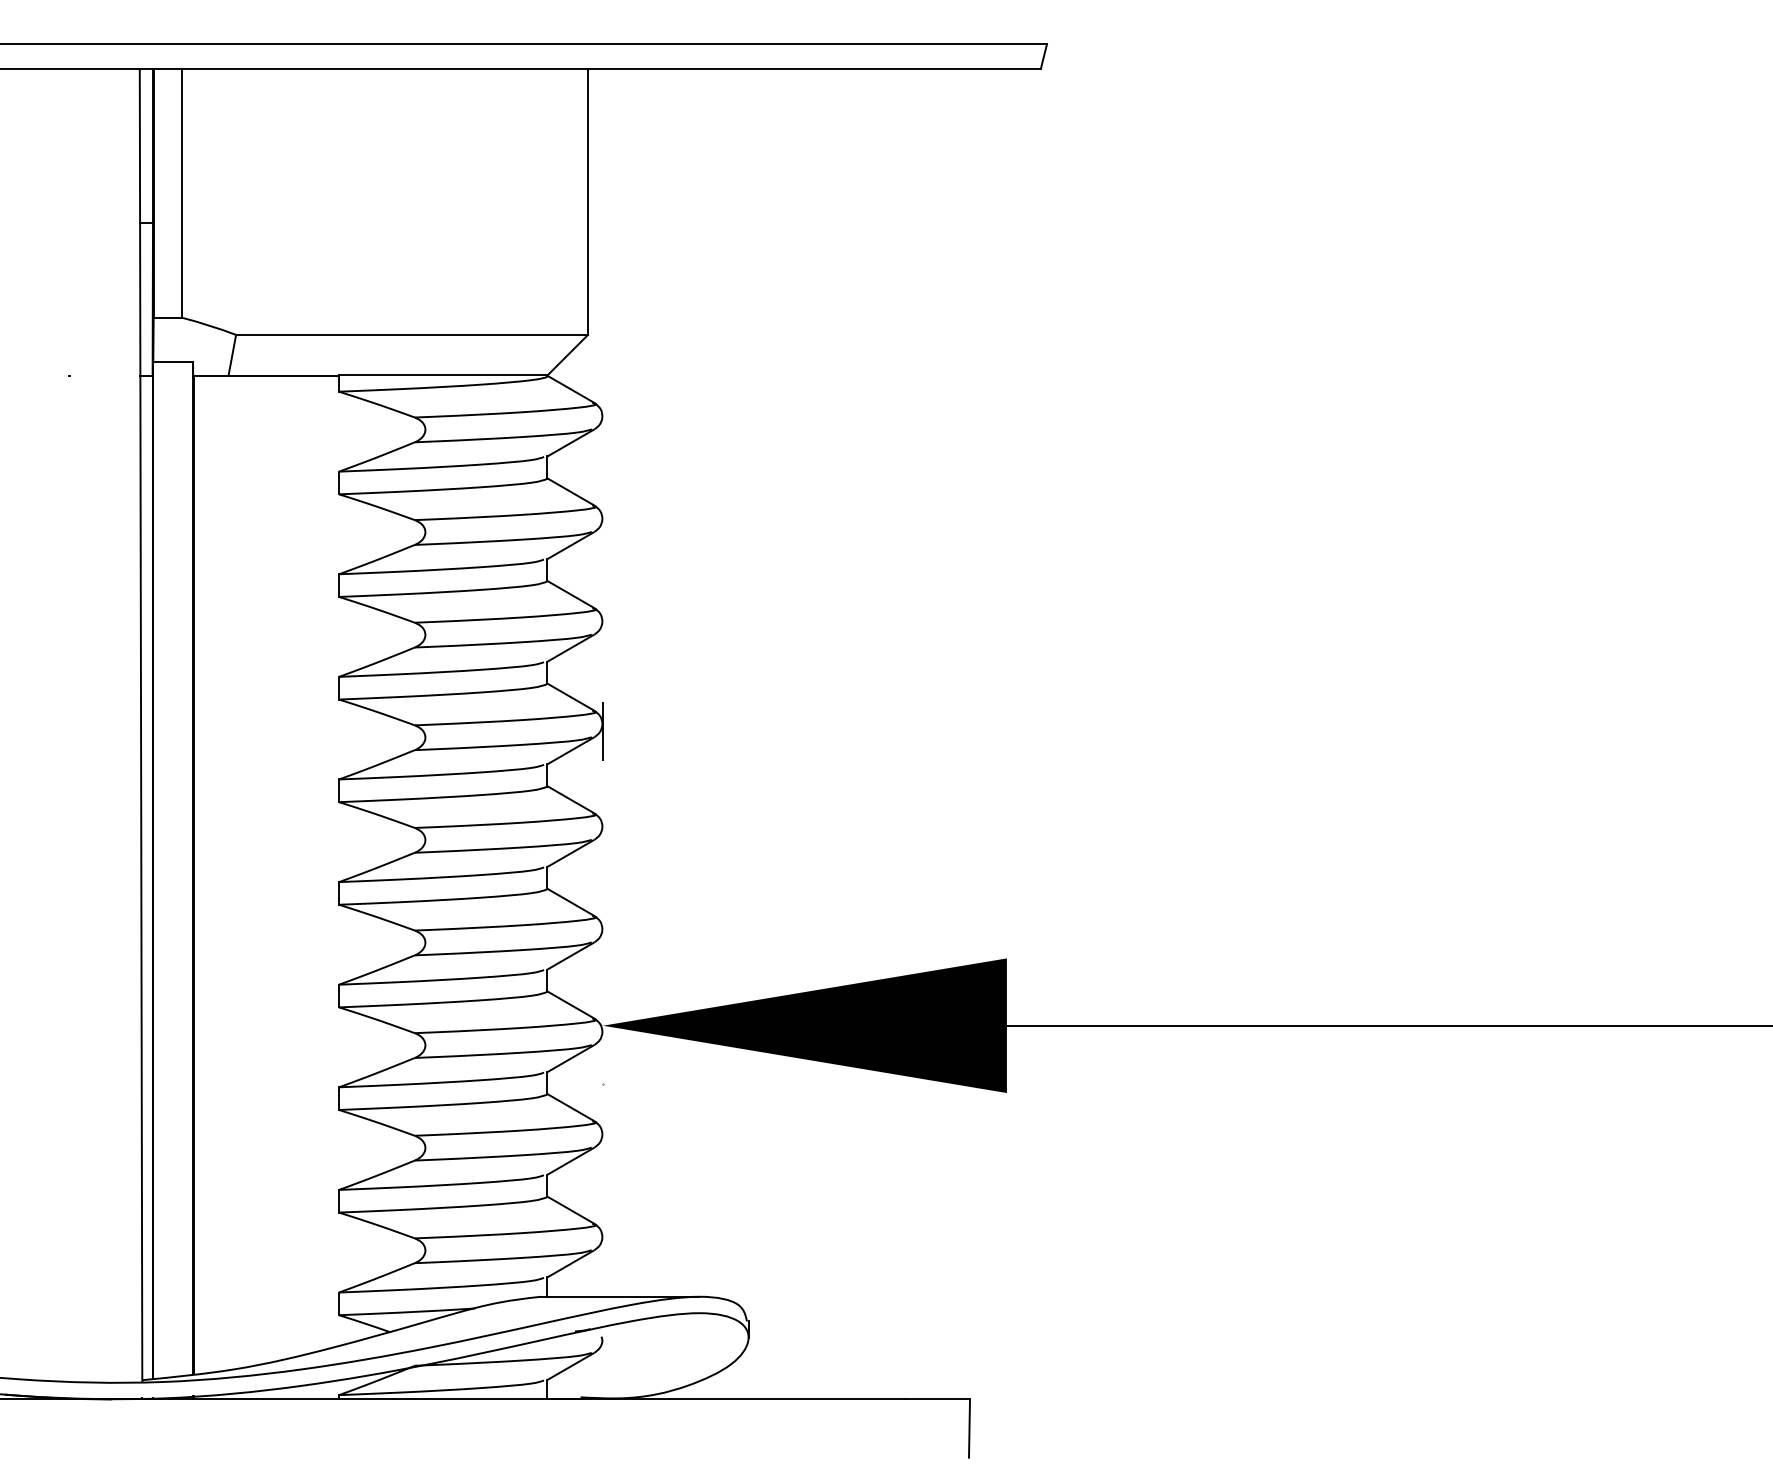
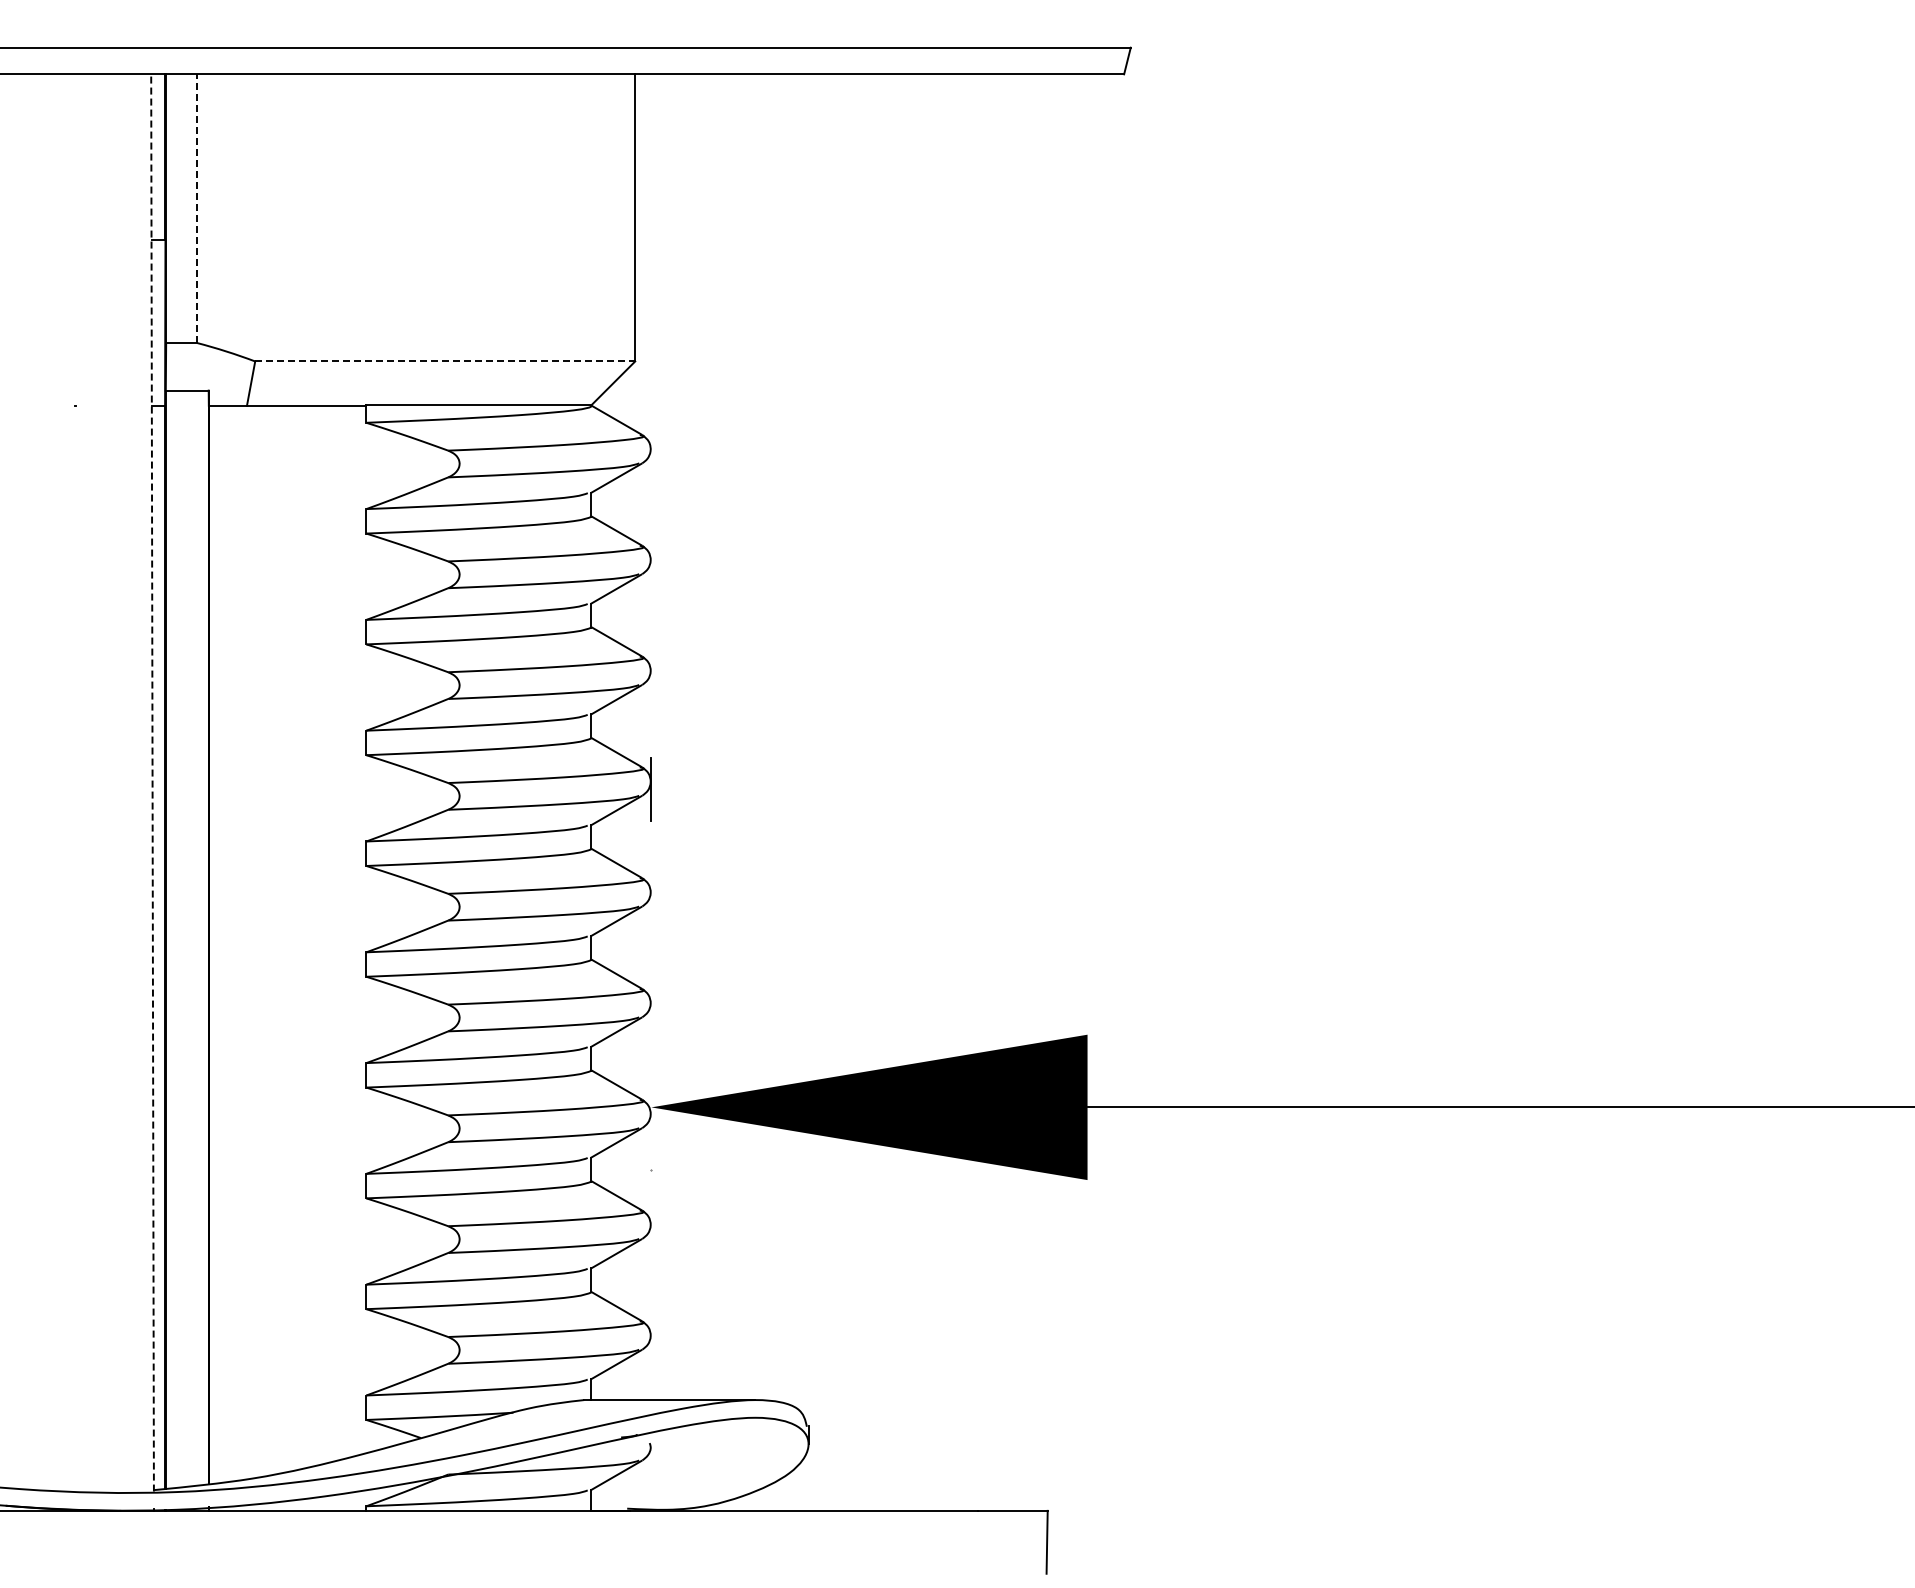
line: (181, 193) -> (196, 208), solid -> dashed
line: (412, 334) -> (445, 361), solid -> dashed
line: (140, 724) -> (152, 782), solid -> dashed

